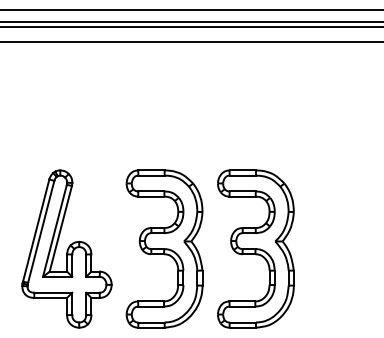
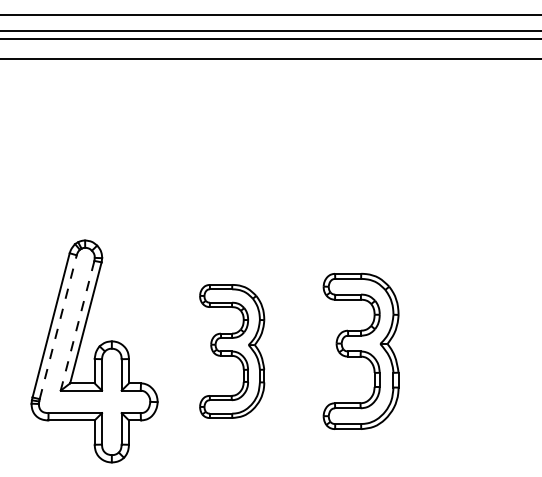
line: (41, 231) -> (58, 326), solid -> dashed
line: (54, 231) -> (77, 326), solid -> dashed
part: (164, 249) -> (231, 351), size x0.6
part: (255, 249) -> (360, 351), size x0.7

